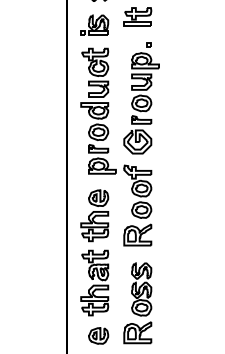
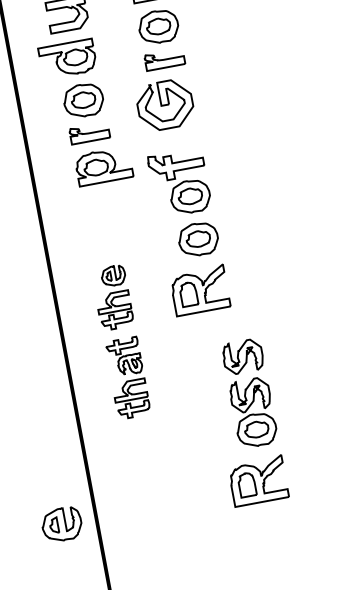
part: (94, 252) -> (120, 341), size x0.6
part: (137, 303) -> (246, 422), moved
part: (98, 335) -> (61, 523), moved

